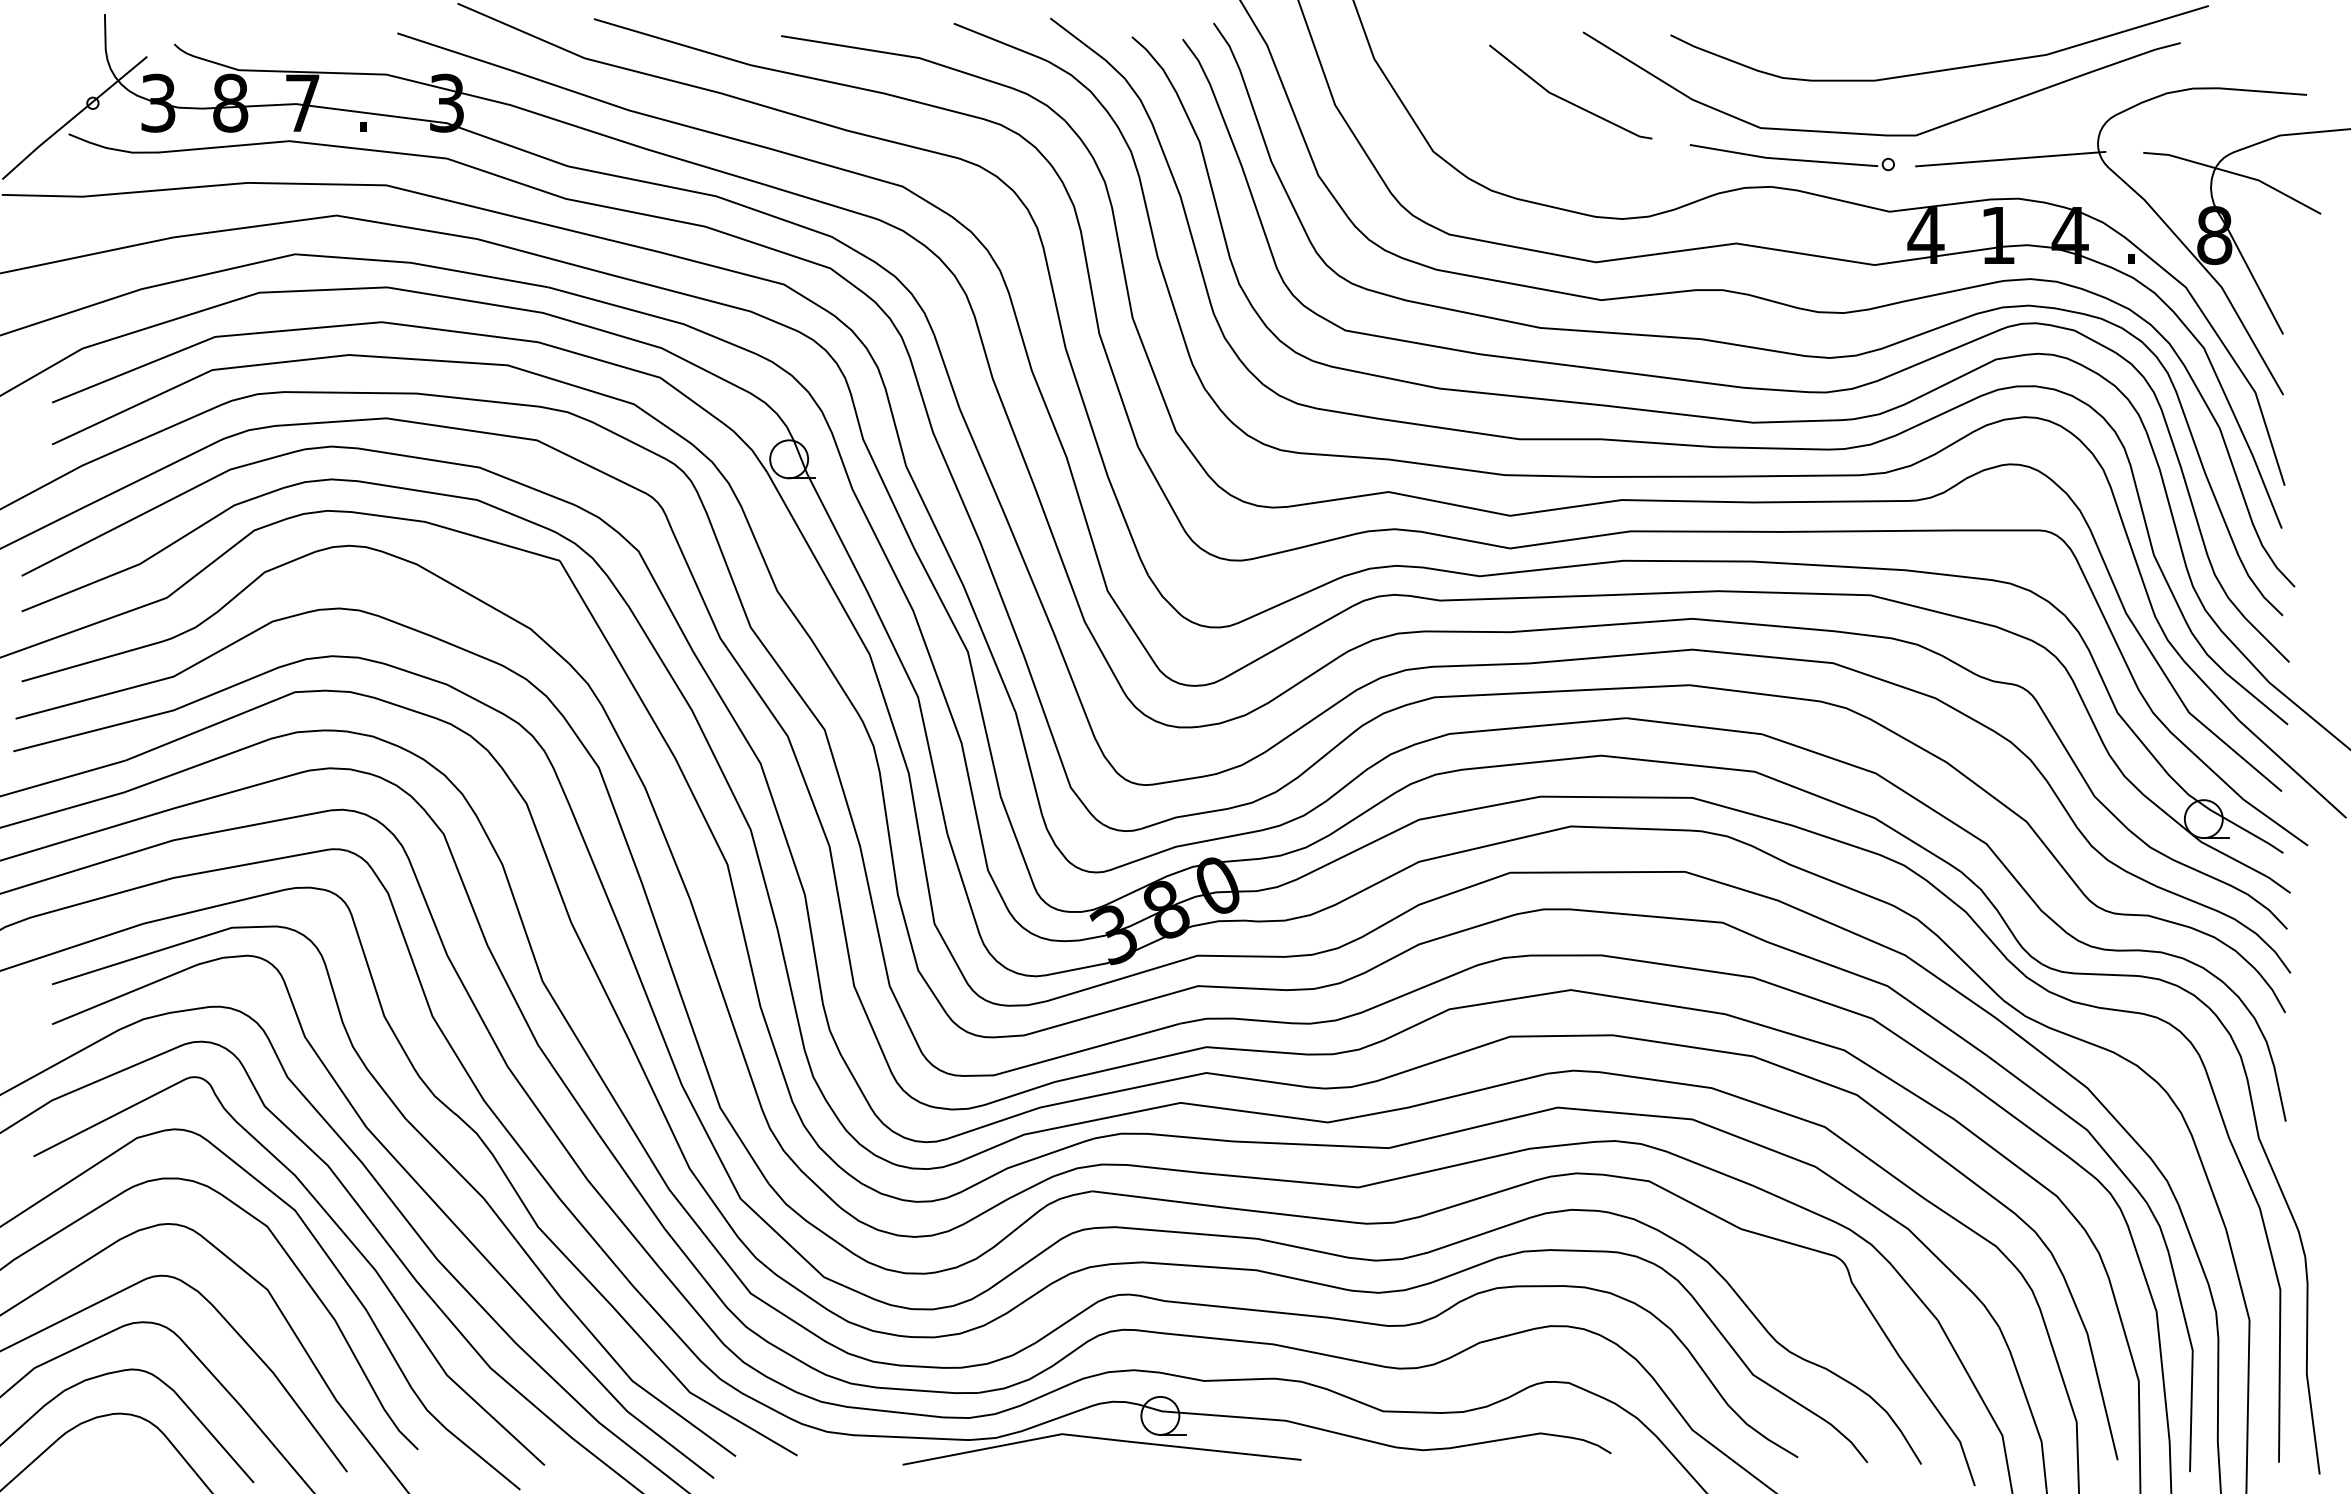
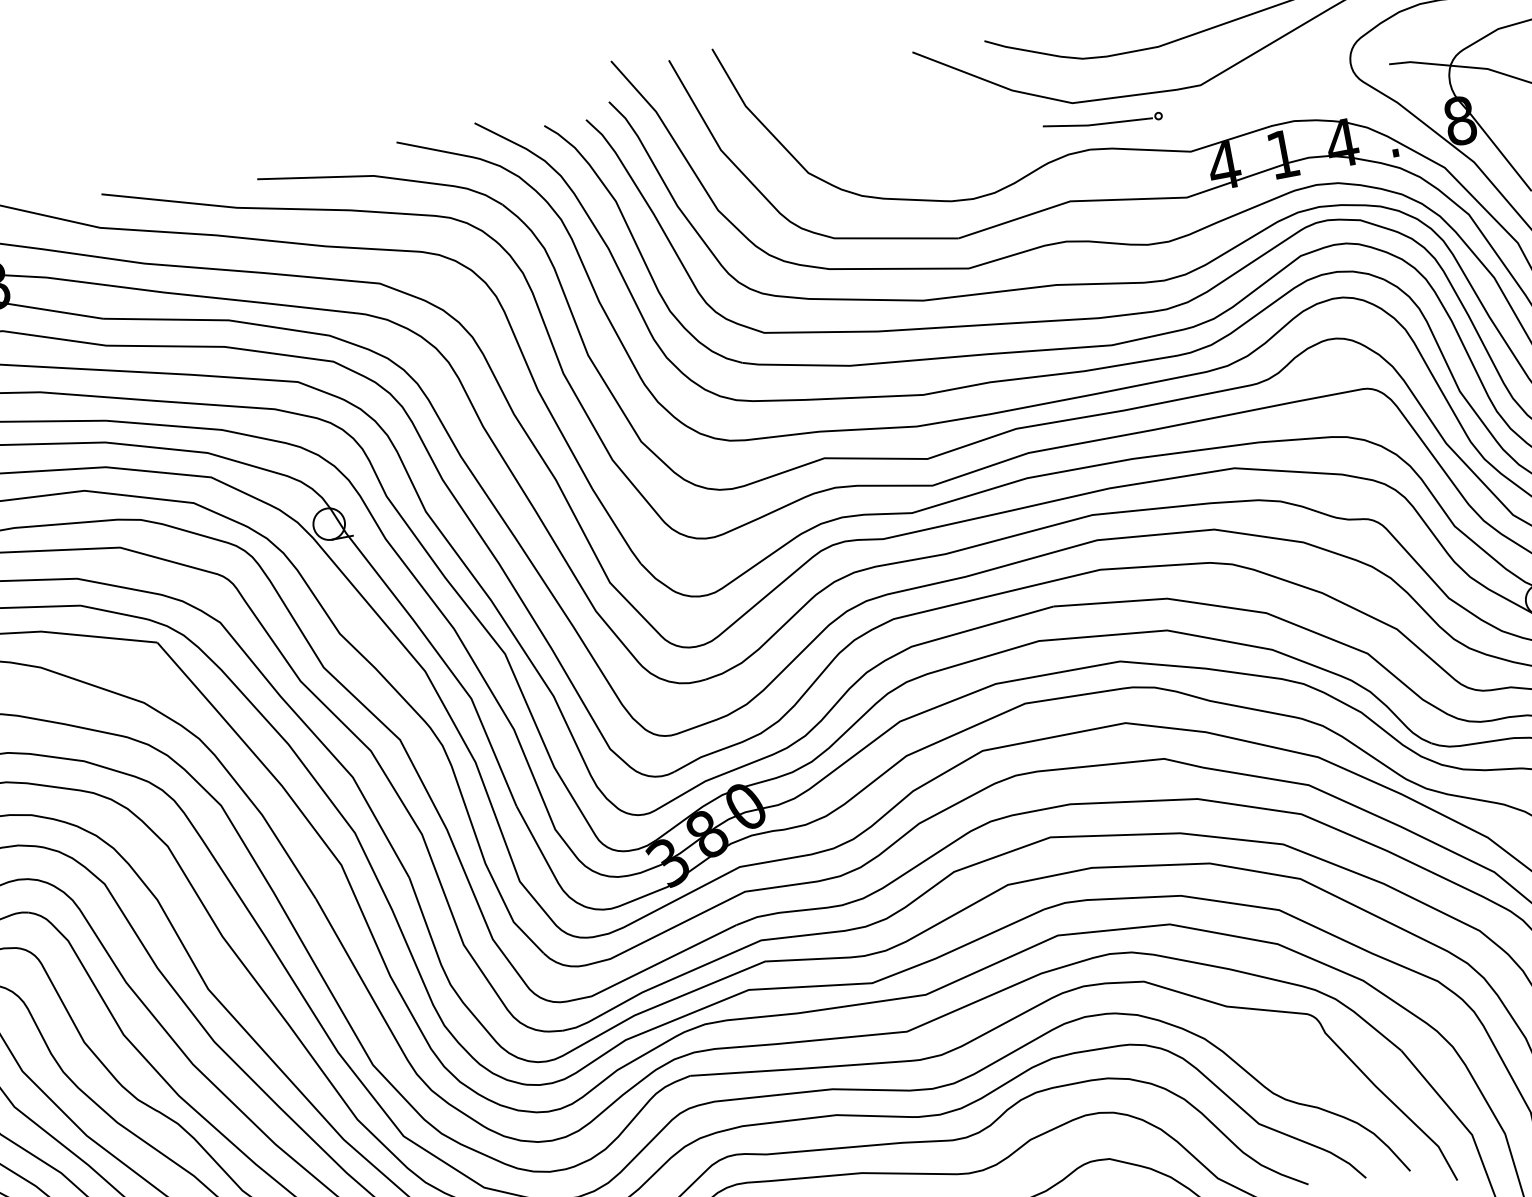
line: (1566, 99) -> (909, 109), removed
part: (1791, 157) -> (1102, 122), size x0.7
line: (2010, 158) -> (1281, 89), removed

